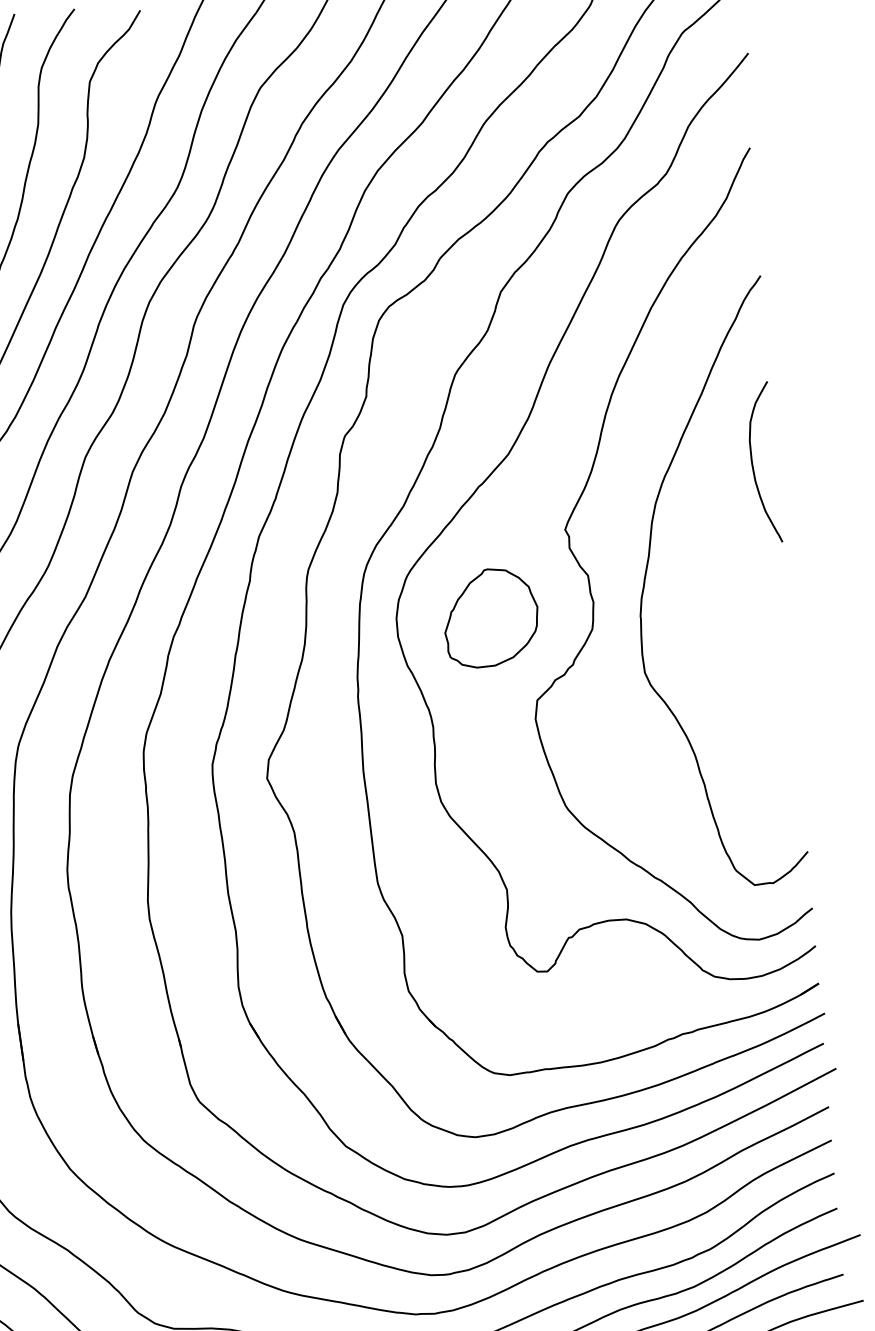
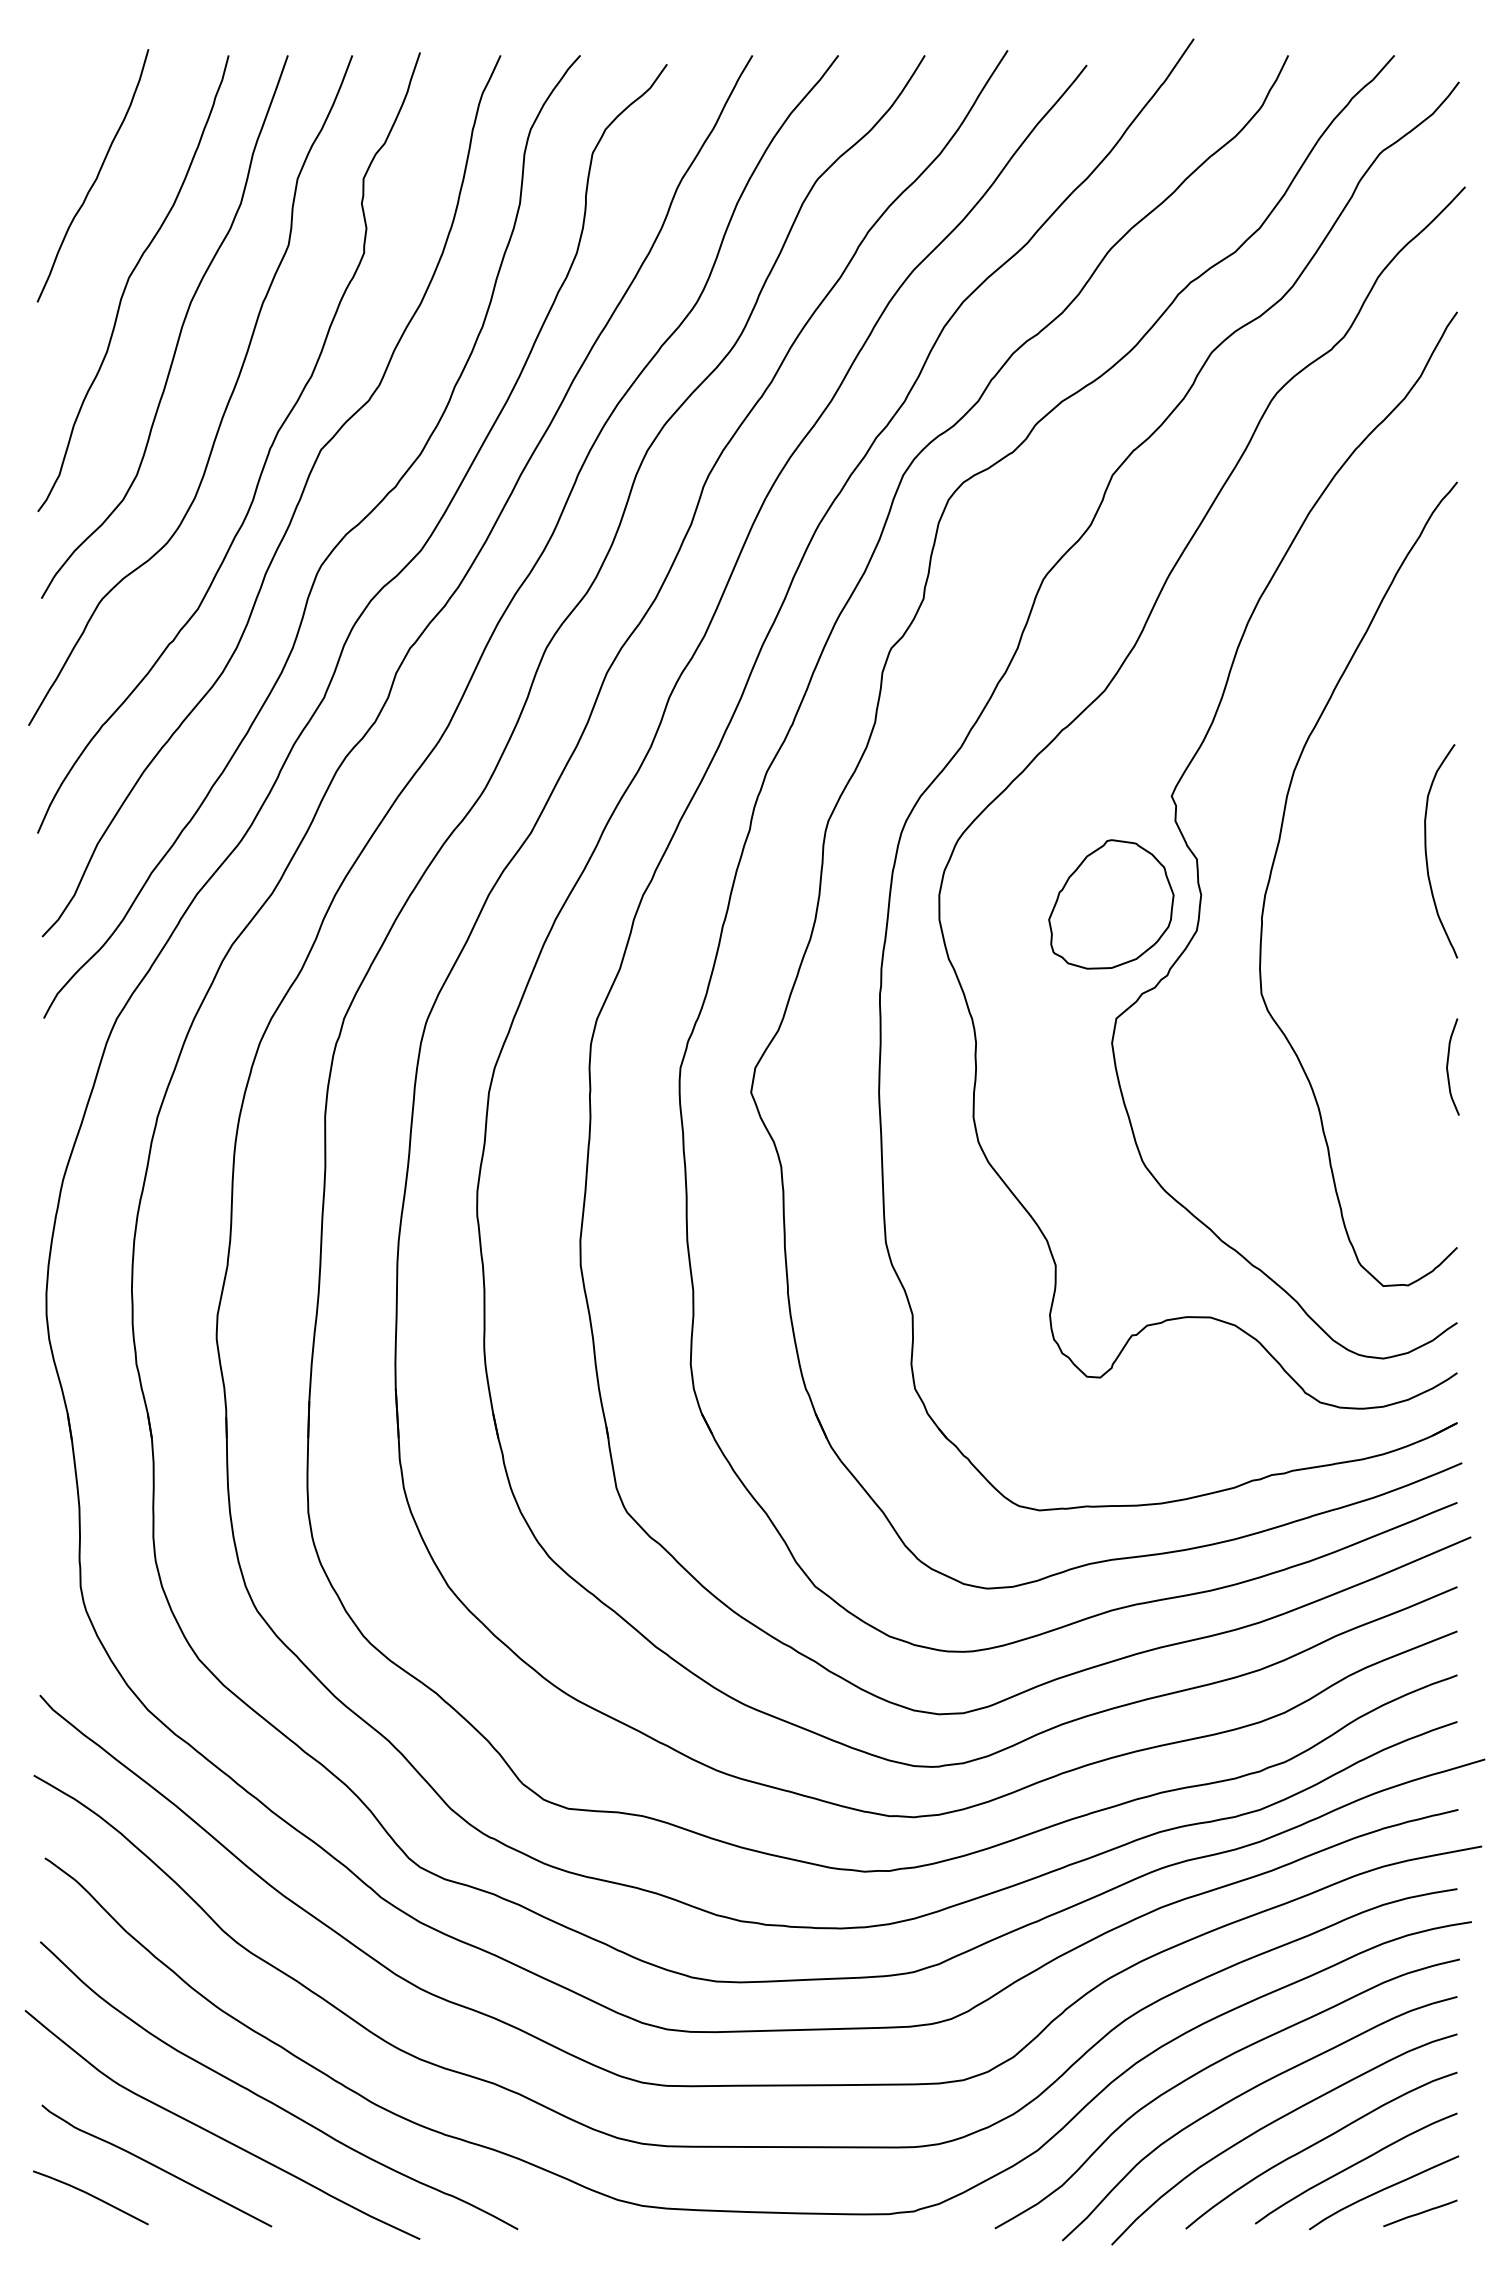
curve: (753, 467) -> (1427, 856), moved
part: (491, 617) -> (1111, 904), moved
curve: (790, 715) -> (1448, 1065), added

